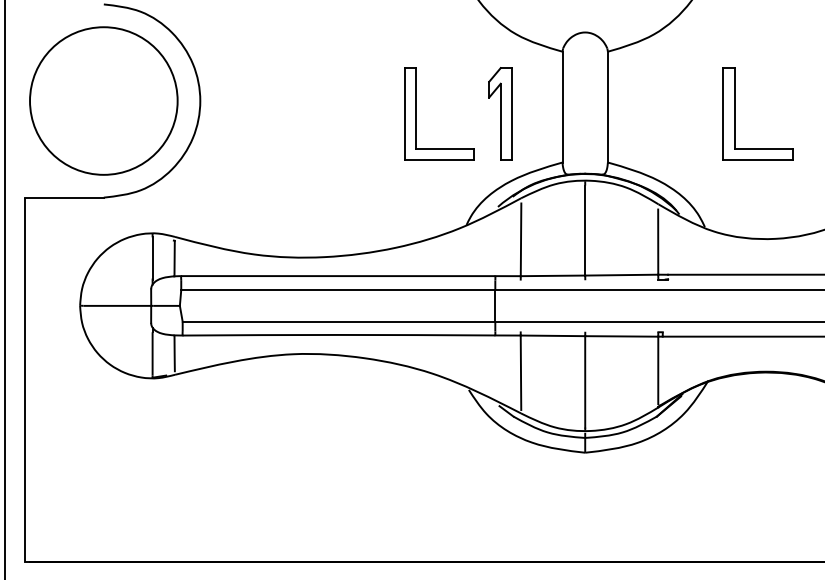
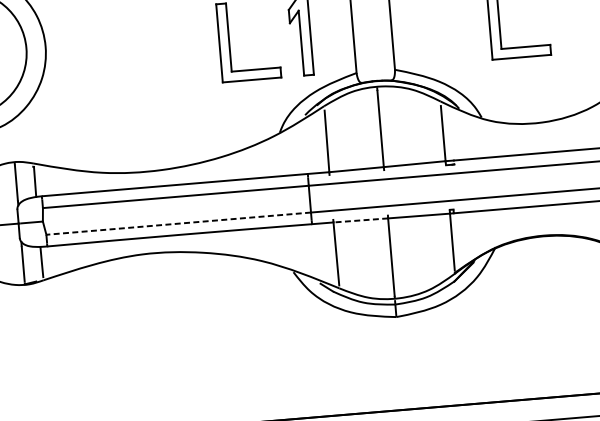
line: (338, 321) -> (178, 223), solid -> dashed
line: (552, 335) -> (360, 220), solid -> dashed

